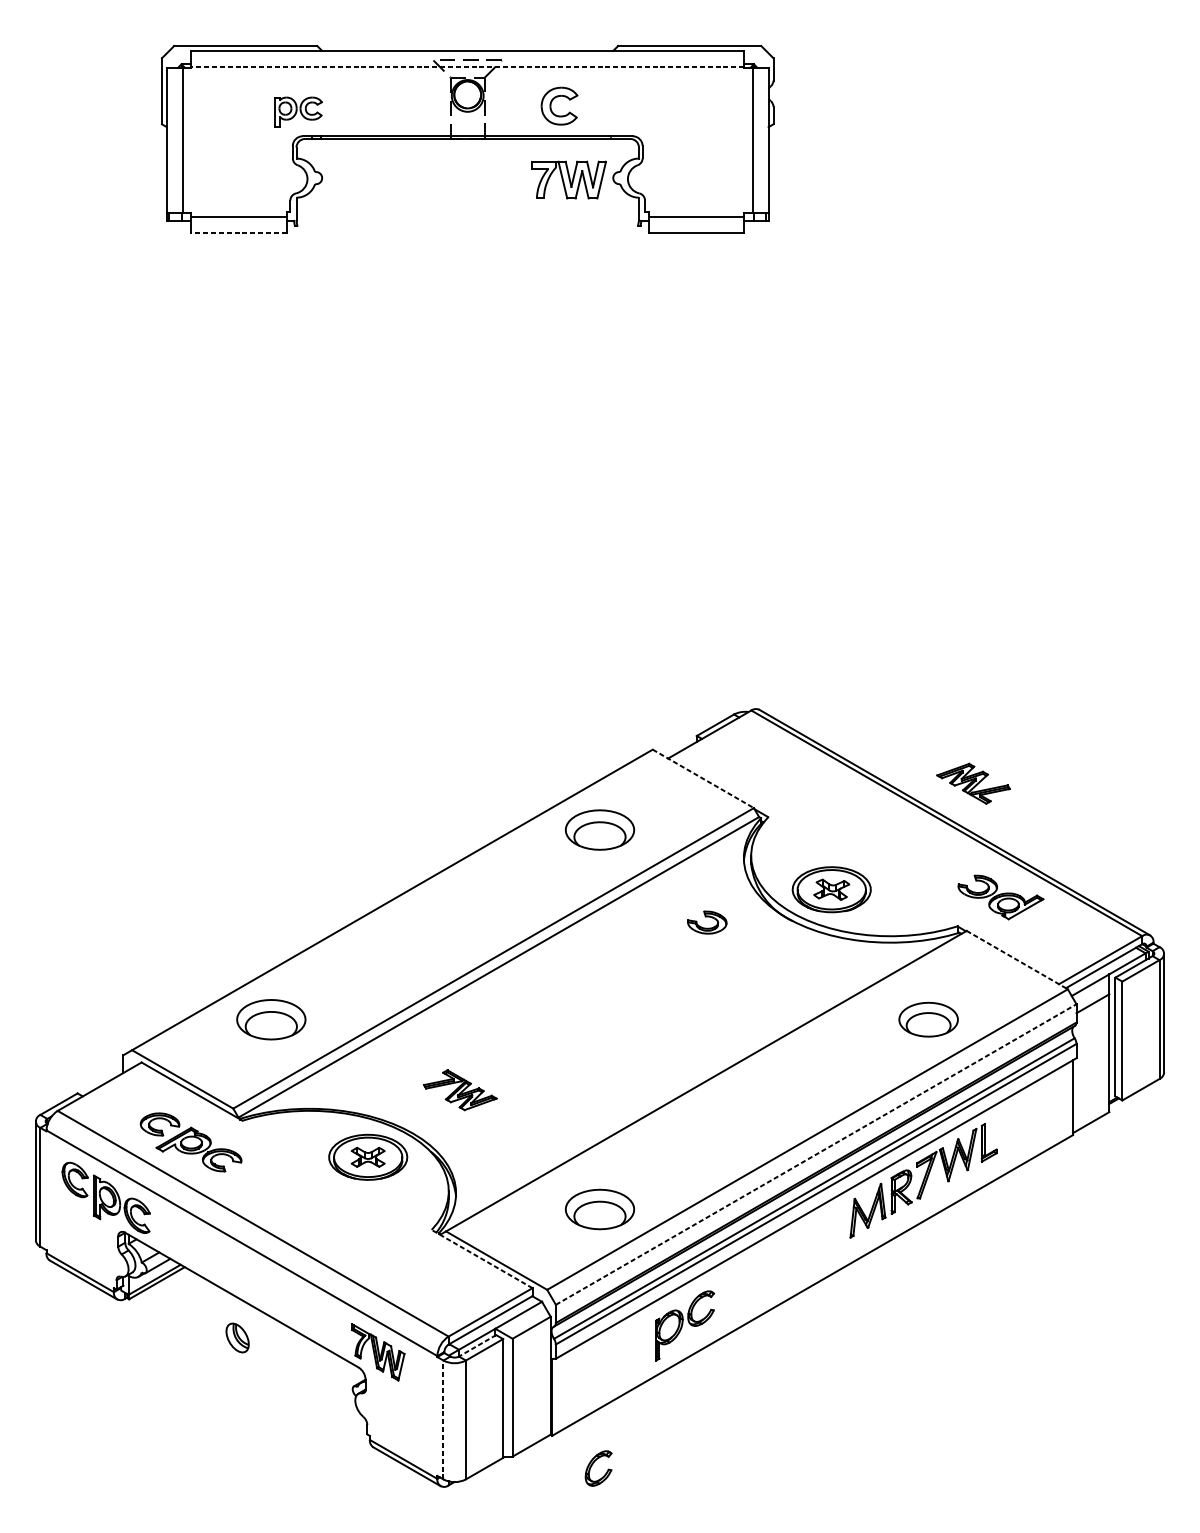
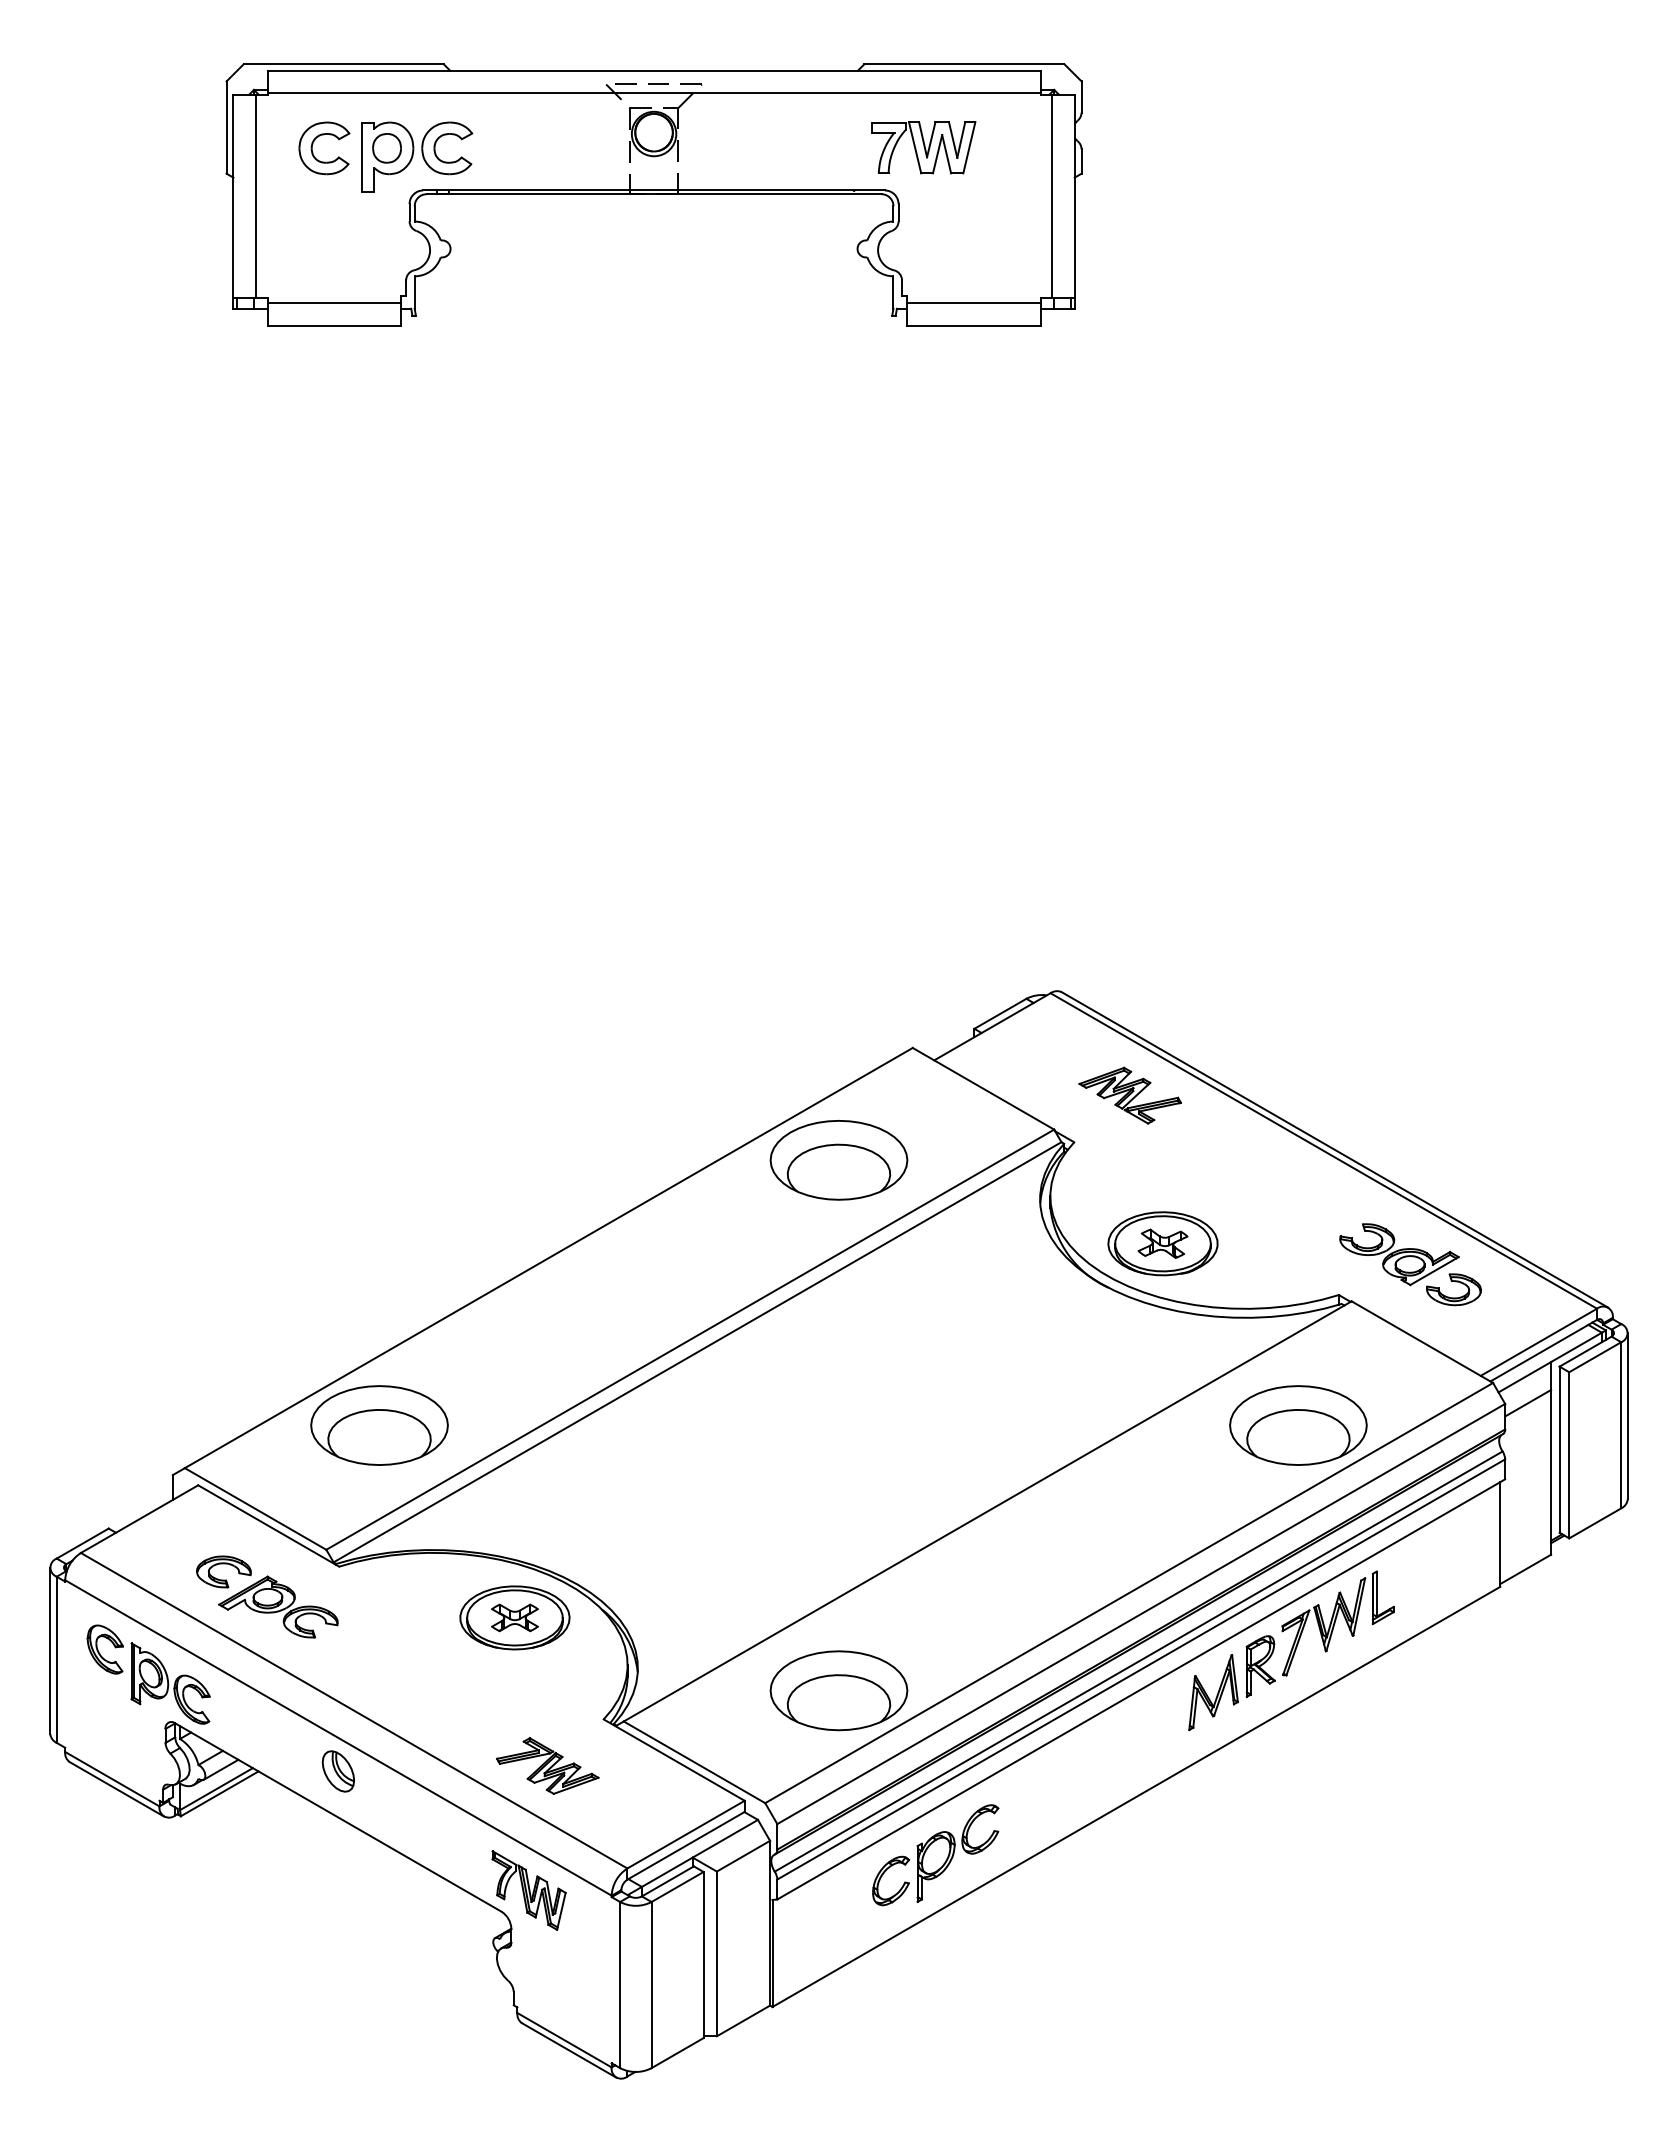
line: (467, 66) -> (653, 93), dashed -> solid
part: (551, 103) -> (313, 144), moved
part: (298, 112) -> (417, 156), size x1.67
part: (568, 179) -> (923, 147), moved
line: (239, 232) -> (334, 325), dashed -> solid
line: (703, 778) -> (983, 1088), dashed -> solid
part: (973, 783) -> (1129, 1095), moved
part: (599, 830) -> (838, 1160), size x1.43
part: (708, 917) -> (1455, 1282), moved
line: (1017, 960) -> (1422, 1342), dashed -> solid
part: (271, 1019) -> (379, 1425), size x1.43
part: (928, 1019) -> (1298, 1425), size x1.67
part: (460, 1089) -> (547, 1765), moved
line: (816, 1154) -> (1141, 1613), dashed -> solid
part: (599, 1209) -> (838, 1690), size x1.43
line: (481, 1258) -> (673, 1759), dashed -> solid
part: (236, 1338) -> (337, 1771), moved
line: (477, 1345) -> (667, 1881), dashed -> solid
line: (443, 1419) -> (620, 1984), dashed -> solid
part: (592, 1465) -> (882, 1876), moved

